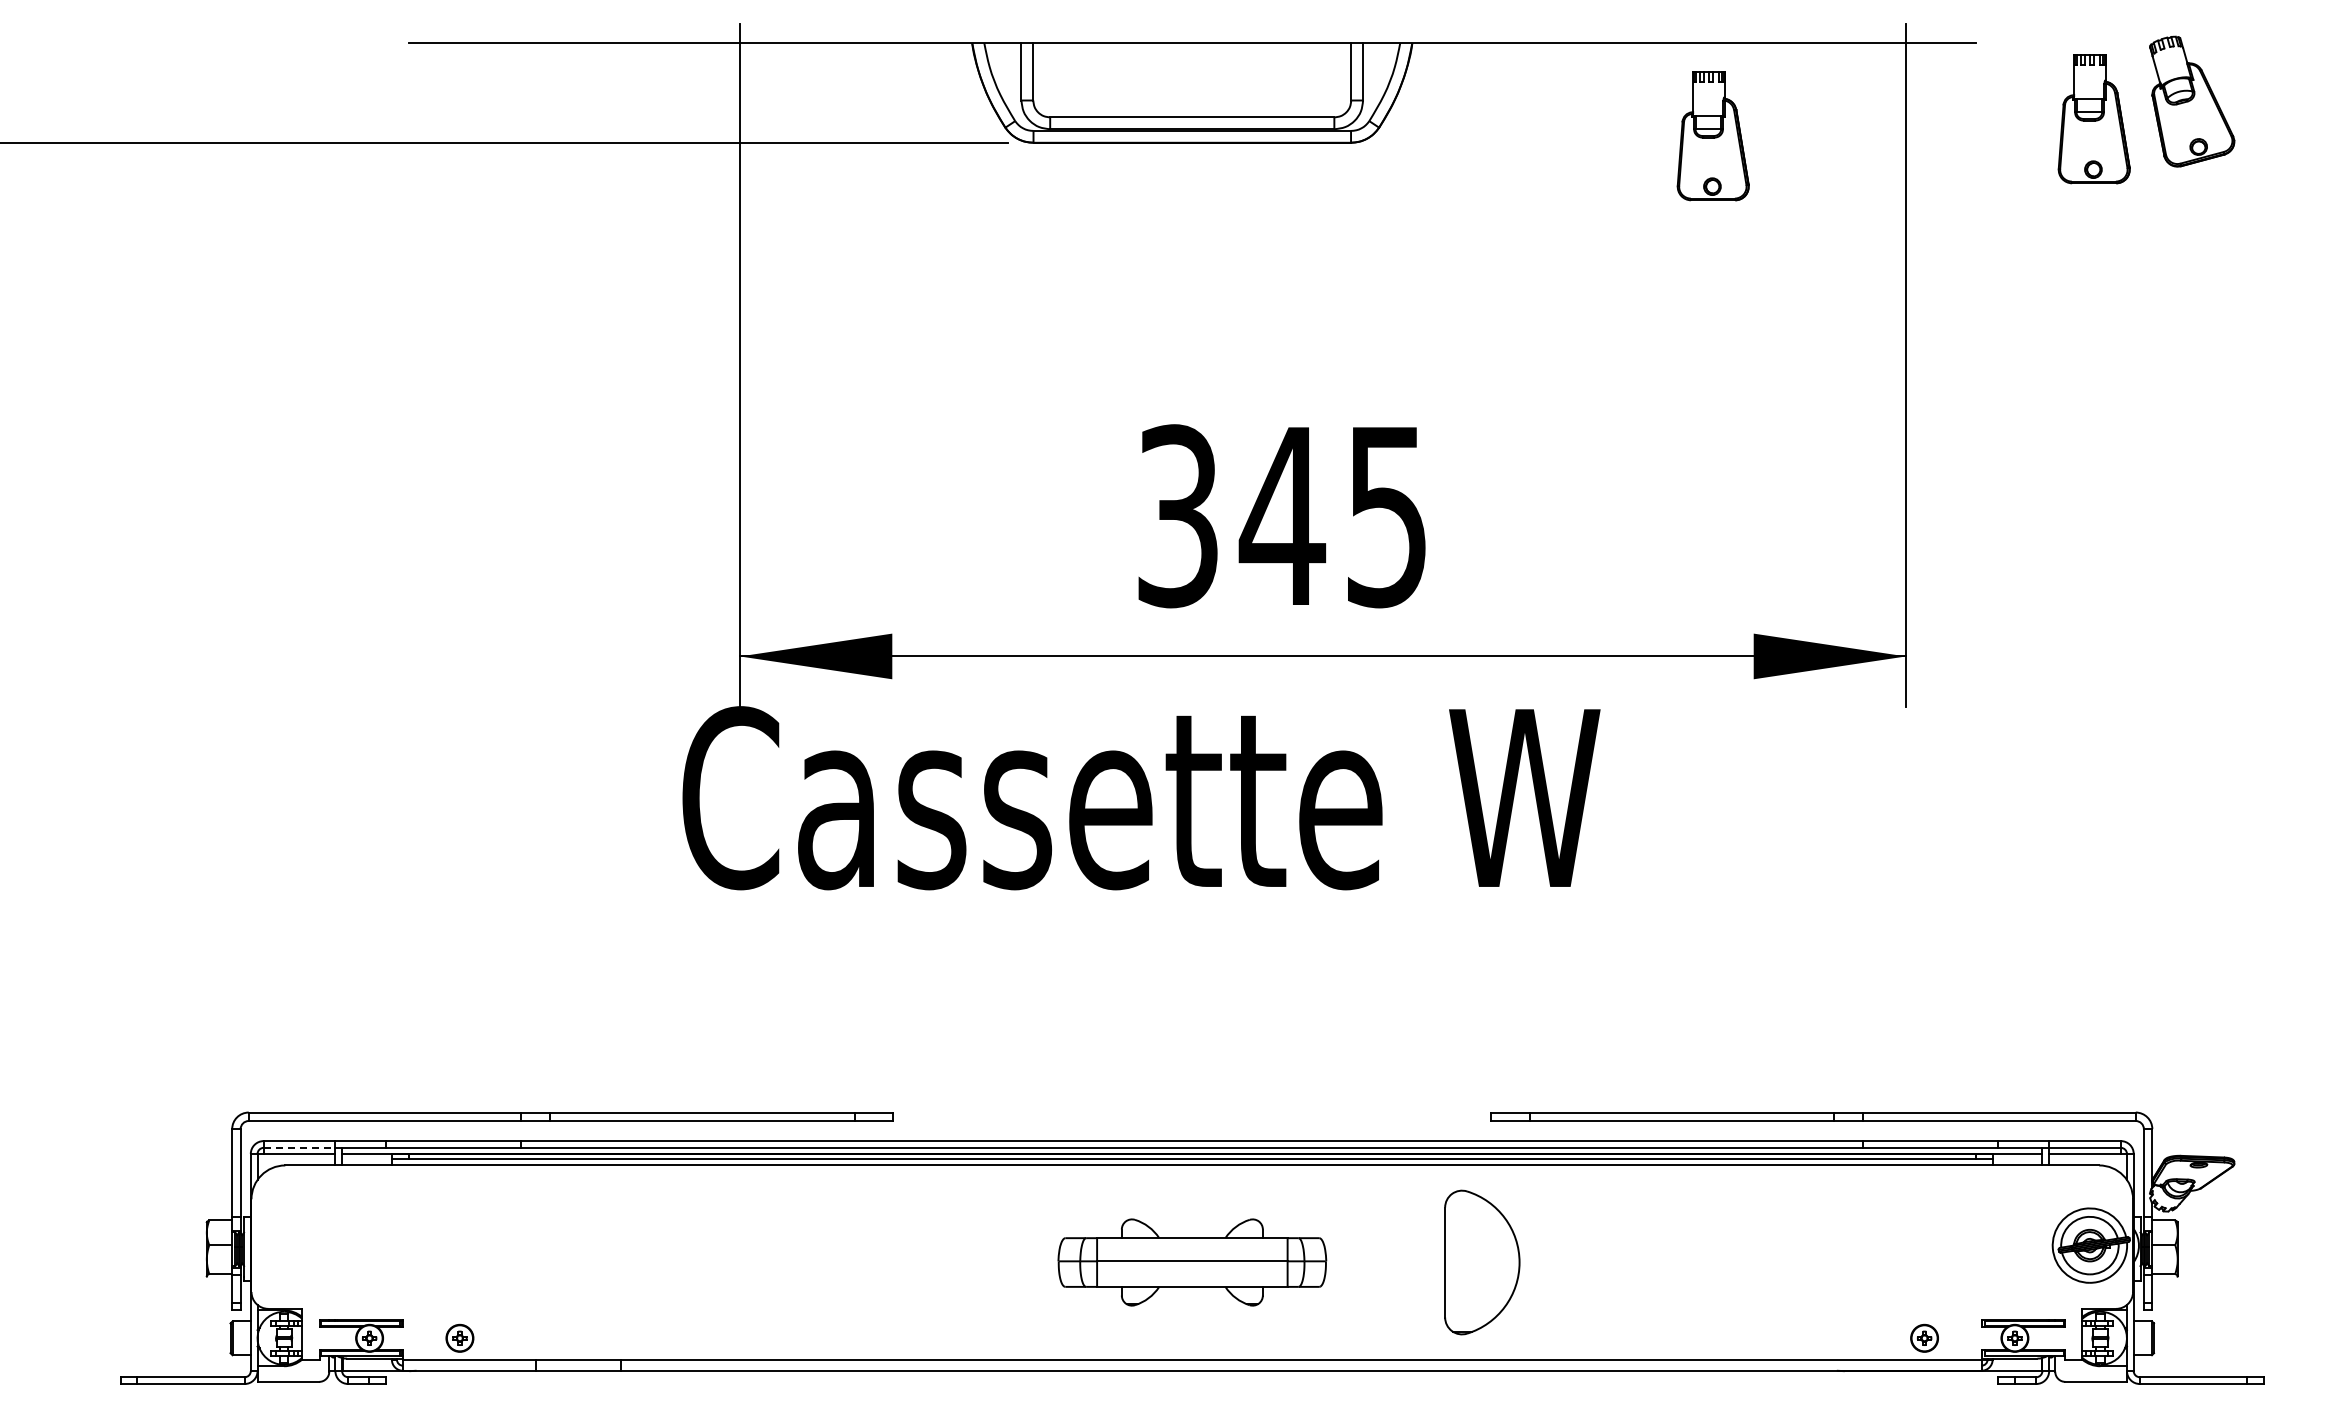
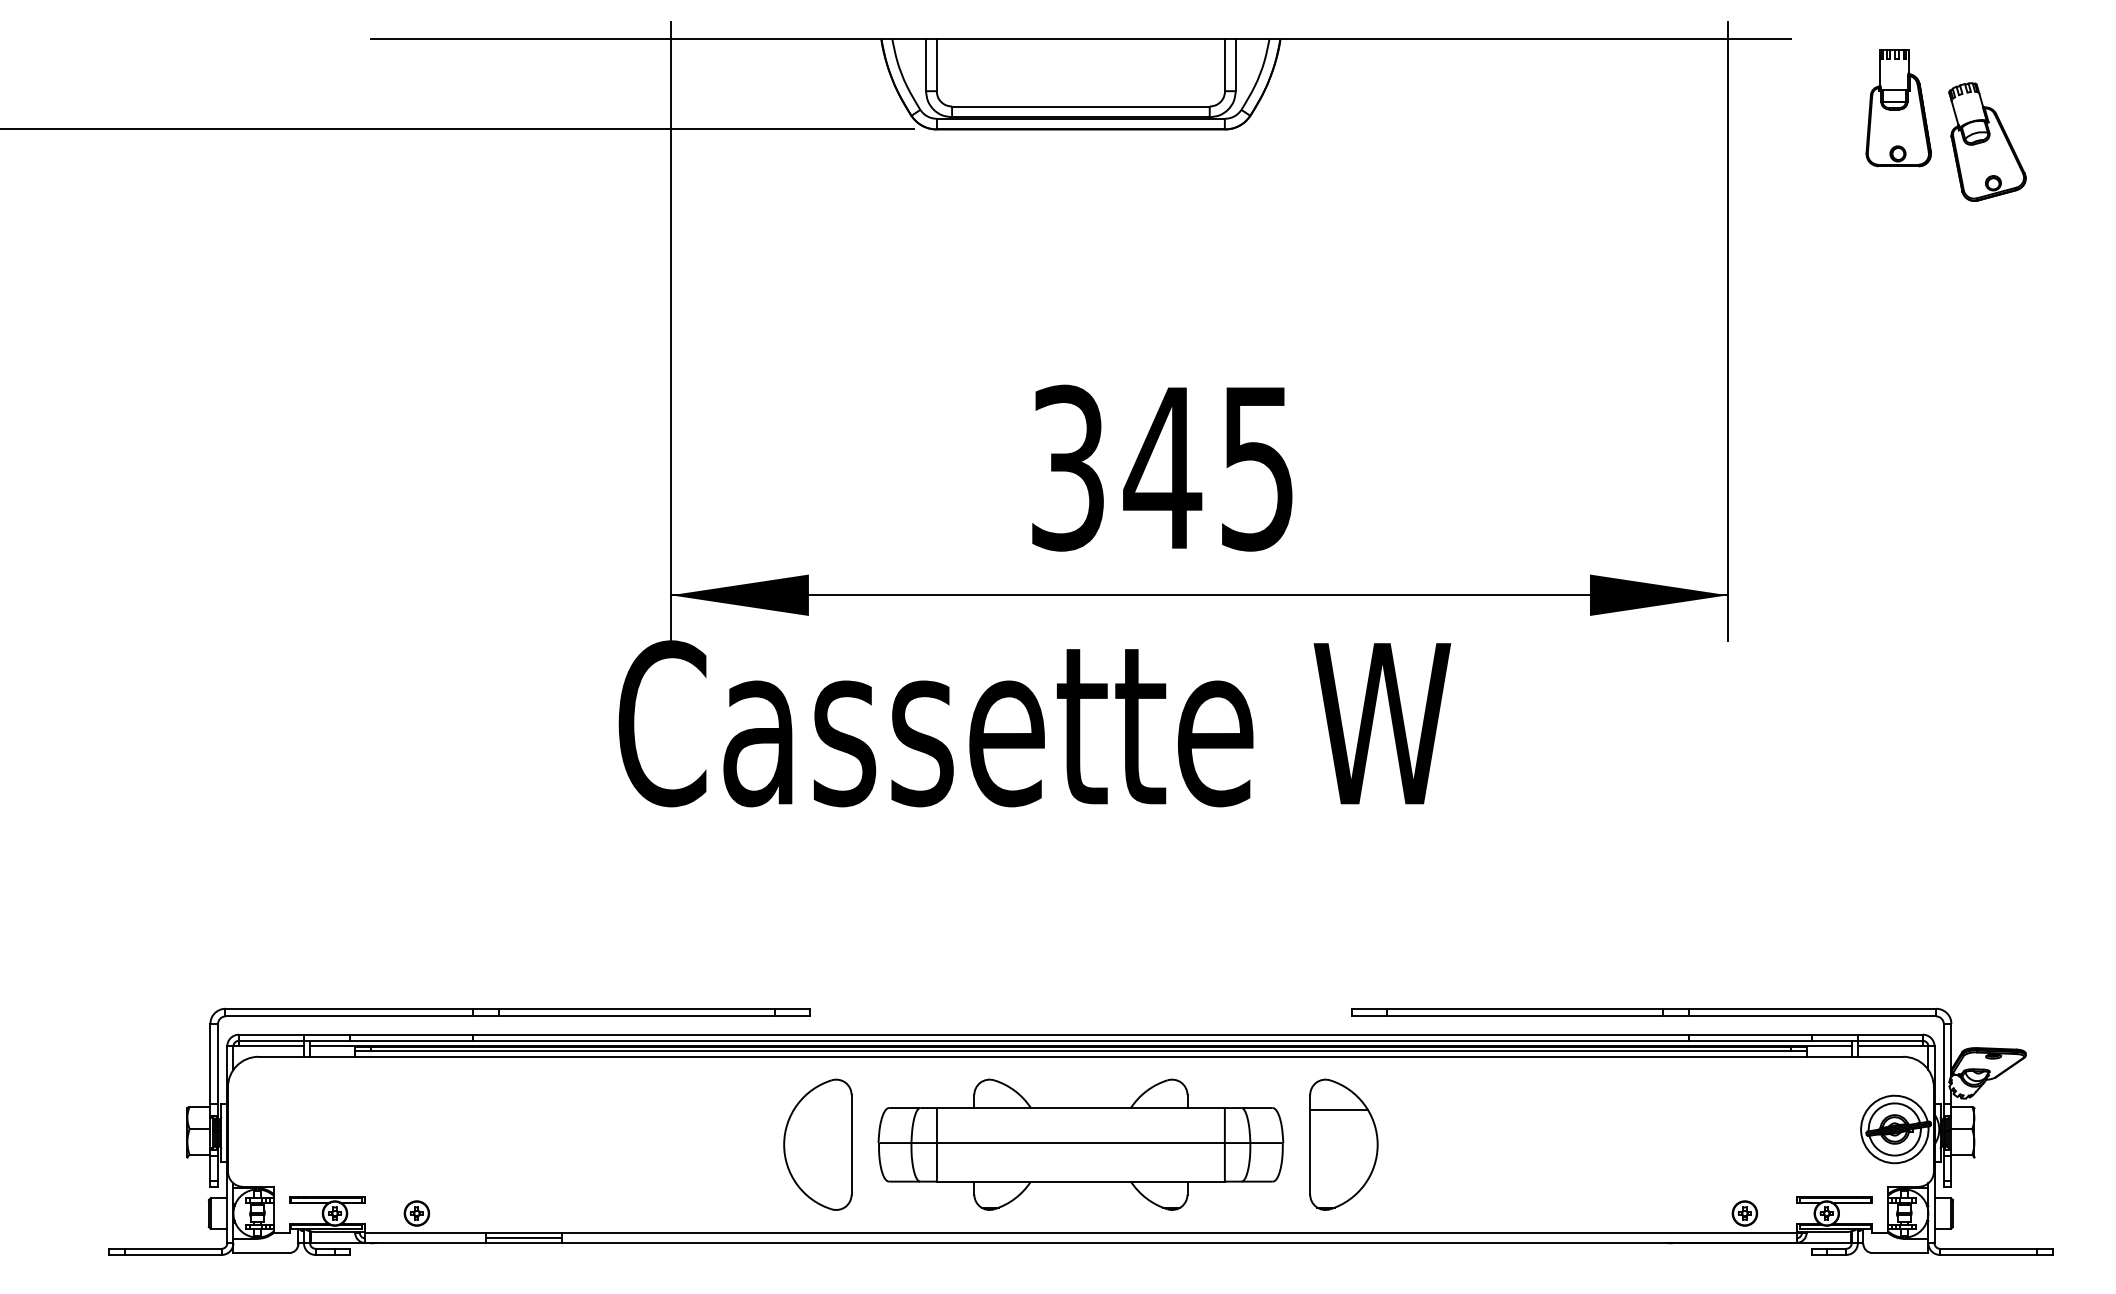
part: (2192, 101) -> (1987, 141), moved
part: (1712, 136) -> (1552, 123), removed
line: (299, 1147) -> (271, 1040), dashed -> solid
line: (1476, 1223) -> (1338, 1109), added
part: (902, 1262) -> (818, 1144), added
part: (1192, 1262) -> (1081, 1144), size x1.67
line: (577, 1365) -> (523, 1238), added

